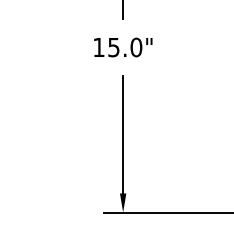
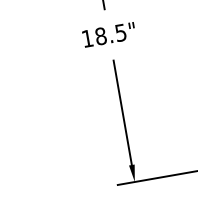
text: (125, 47) -> (111, 34), 15.0" -> 18.5"

